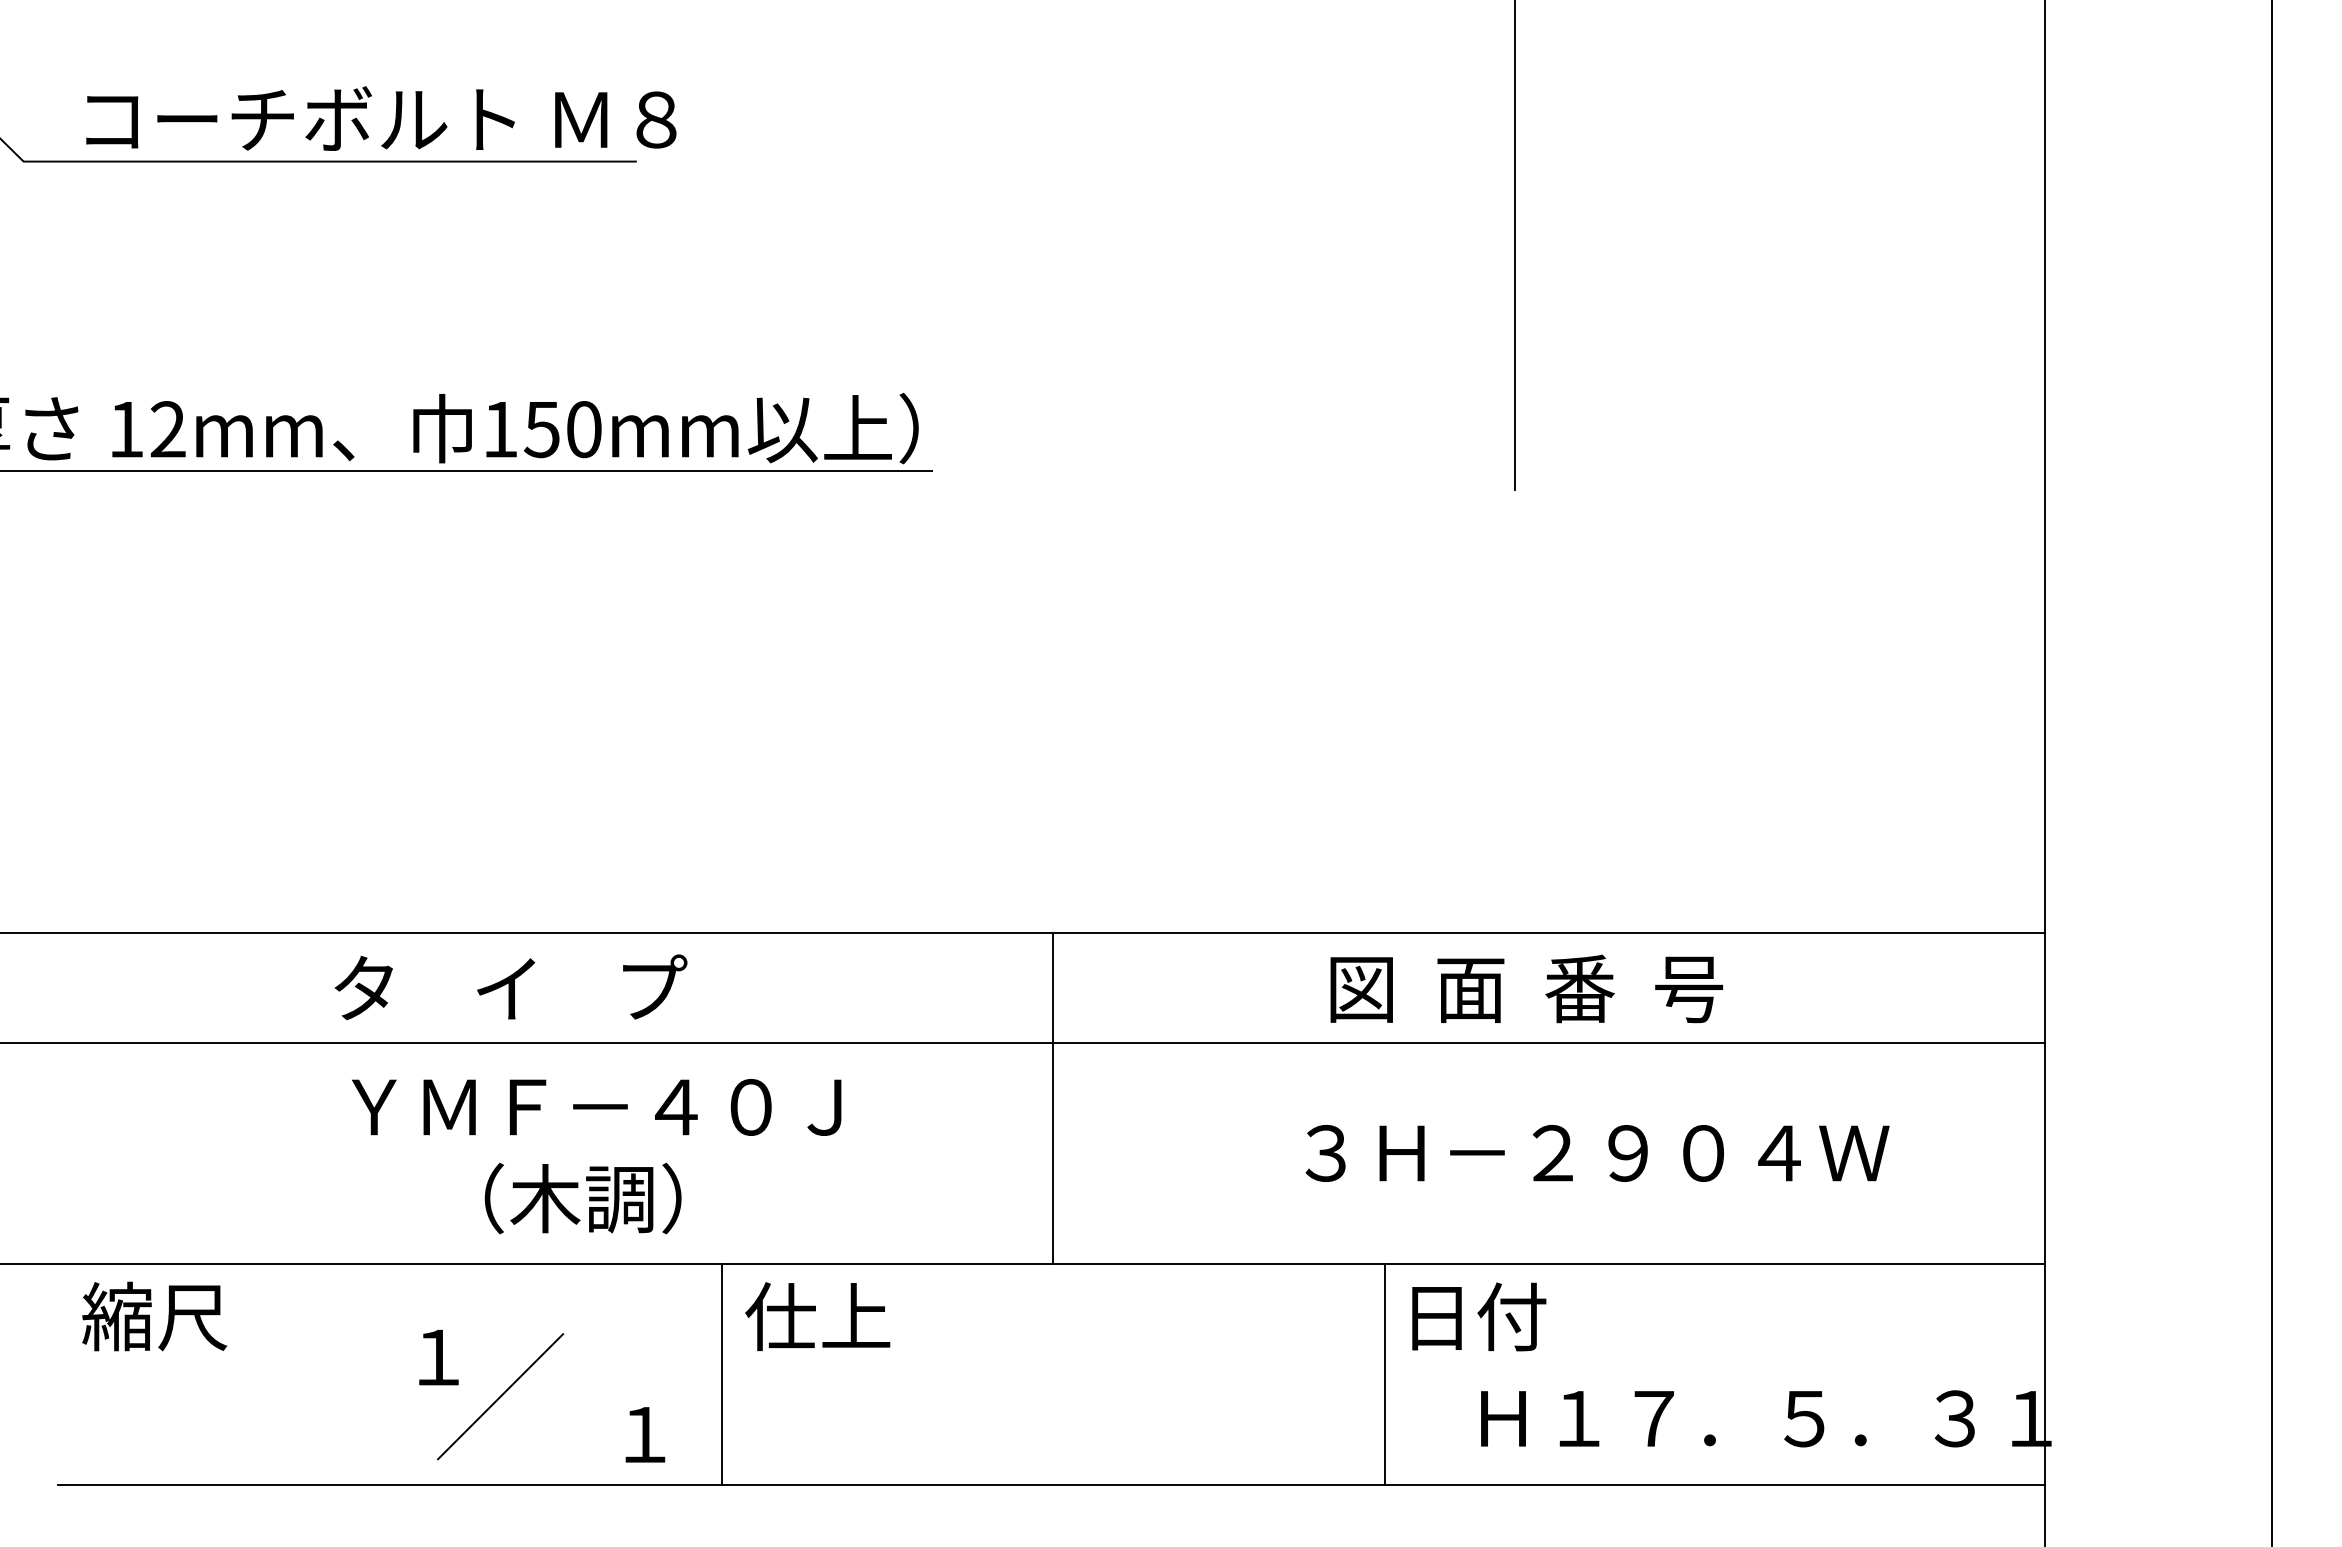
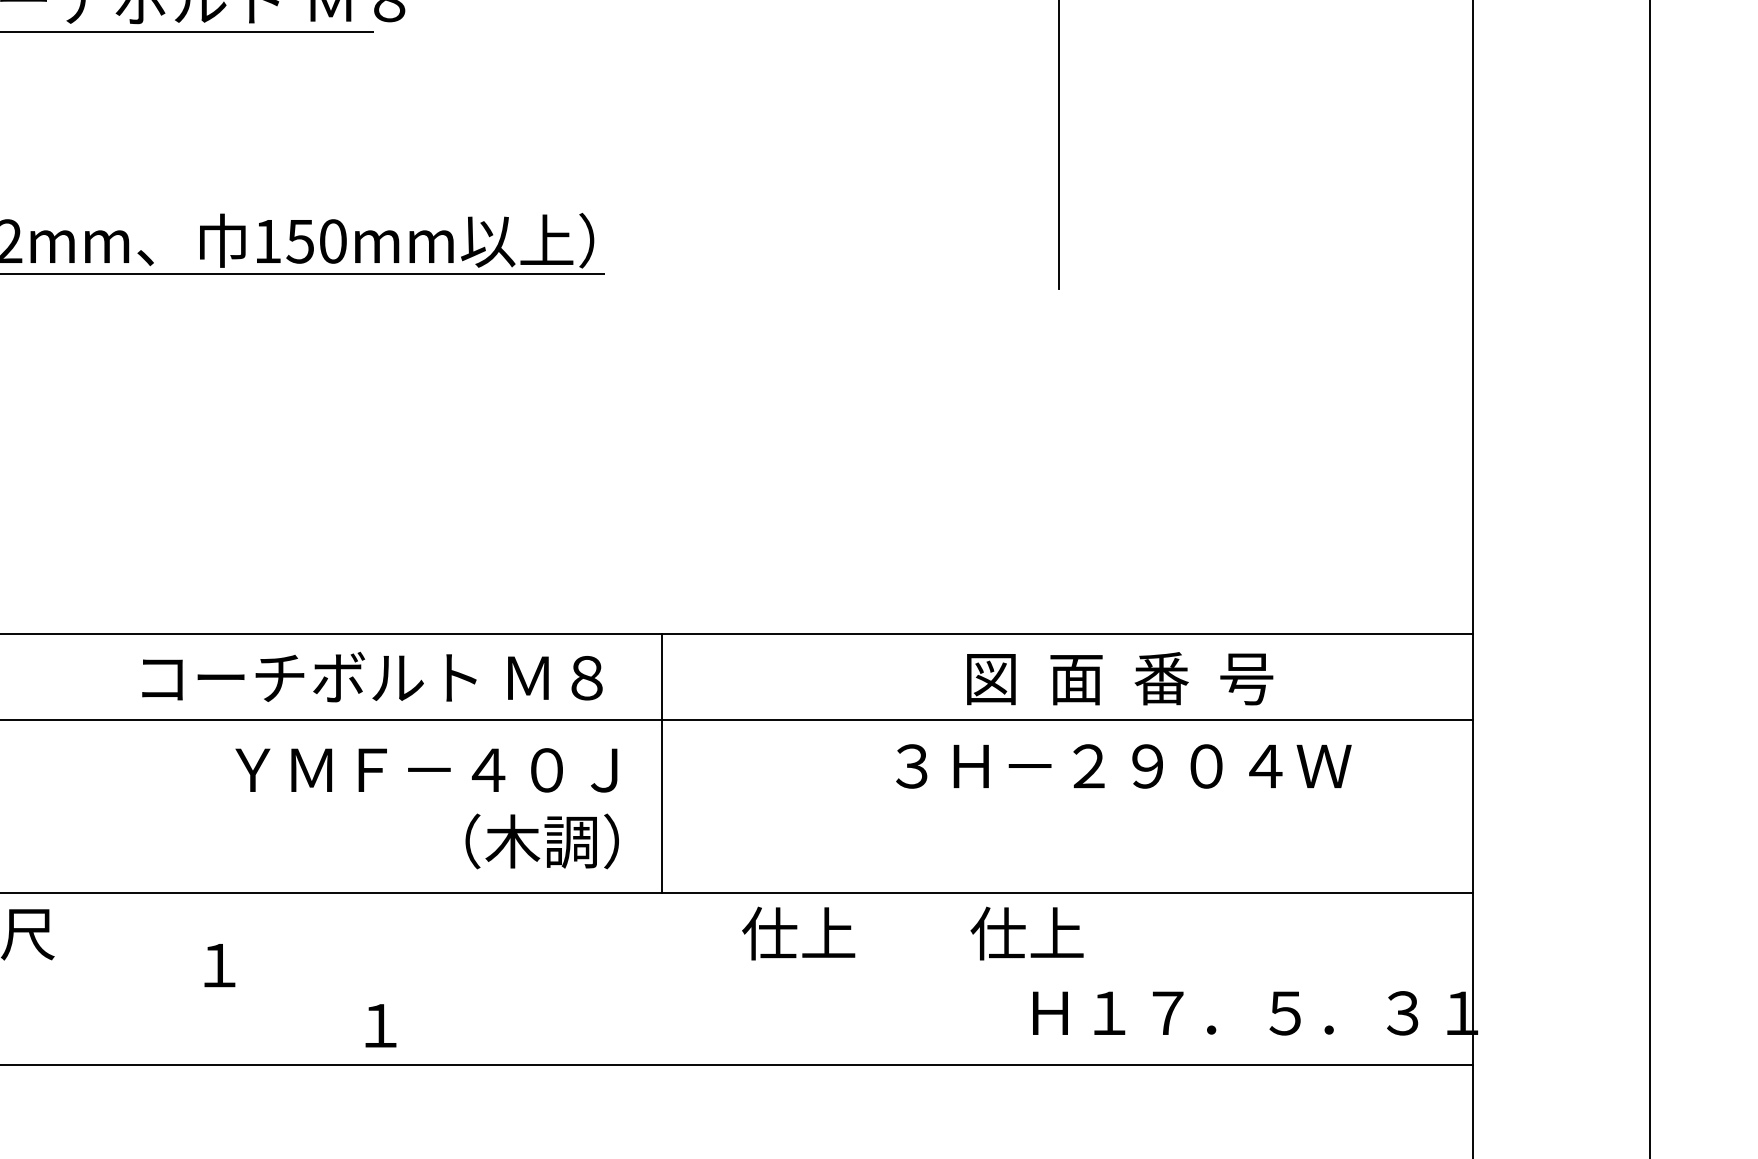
text: (631, 987) -> (370, 676), タ    イ    プ -> コーチボルト Ｍ８
text: (1526, 988) -> (1119, 678), moved
line: (1053, 1098) -> (661, 763), moved
text: (596, 1107) -> (426, 770), moved
text: (1597, 1152) -> (1123, 765), moved
text: (582, 1198) -> (541, 841), moved
text: (817, 1316) -> (798, 933), moved
text: (1473, 1316) -> (1027, 933), 日付 -> 仕上
line: (721, 1374) -> (440, 978), removed
line: (1384, 1374) -> (957, 978), removed
line: (500, 1396) -> (267, 995), removed

